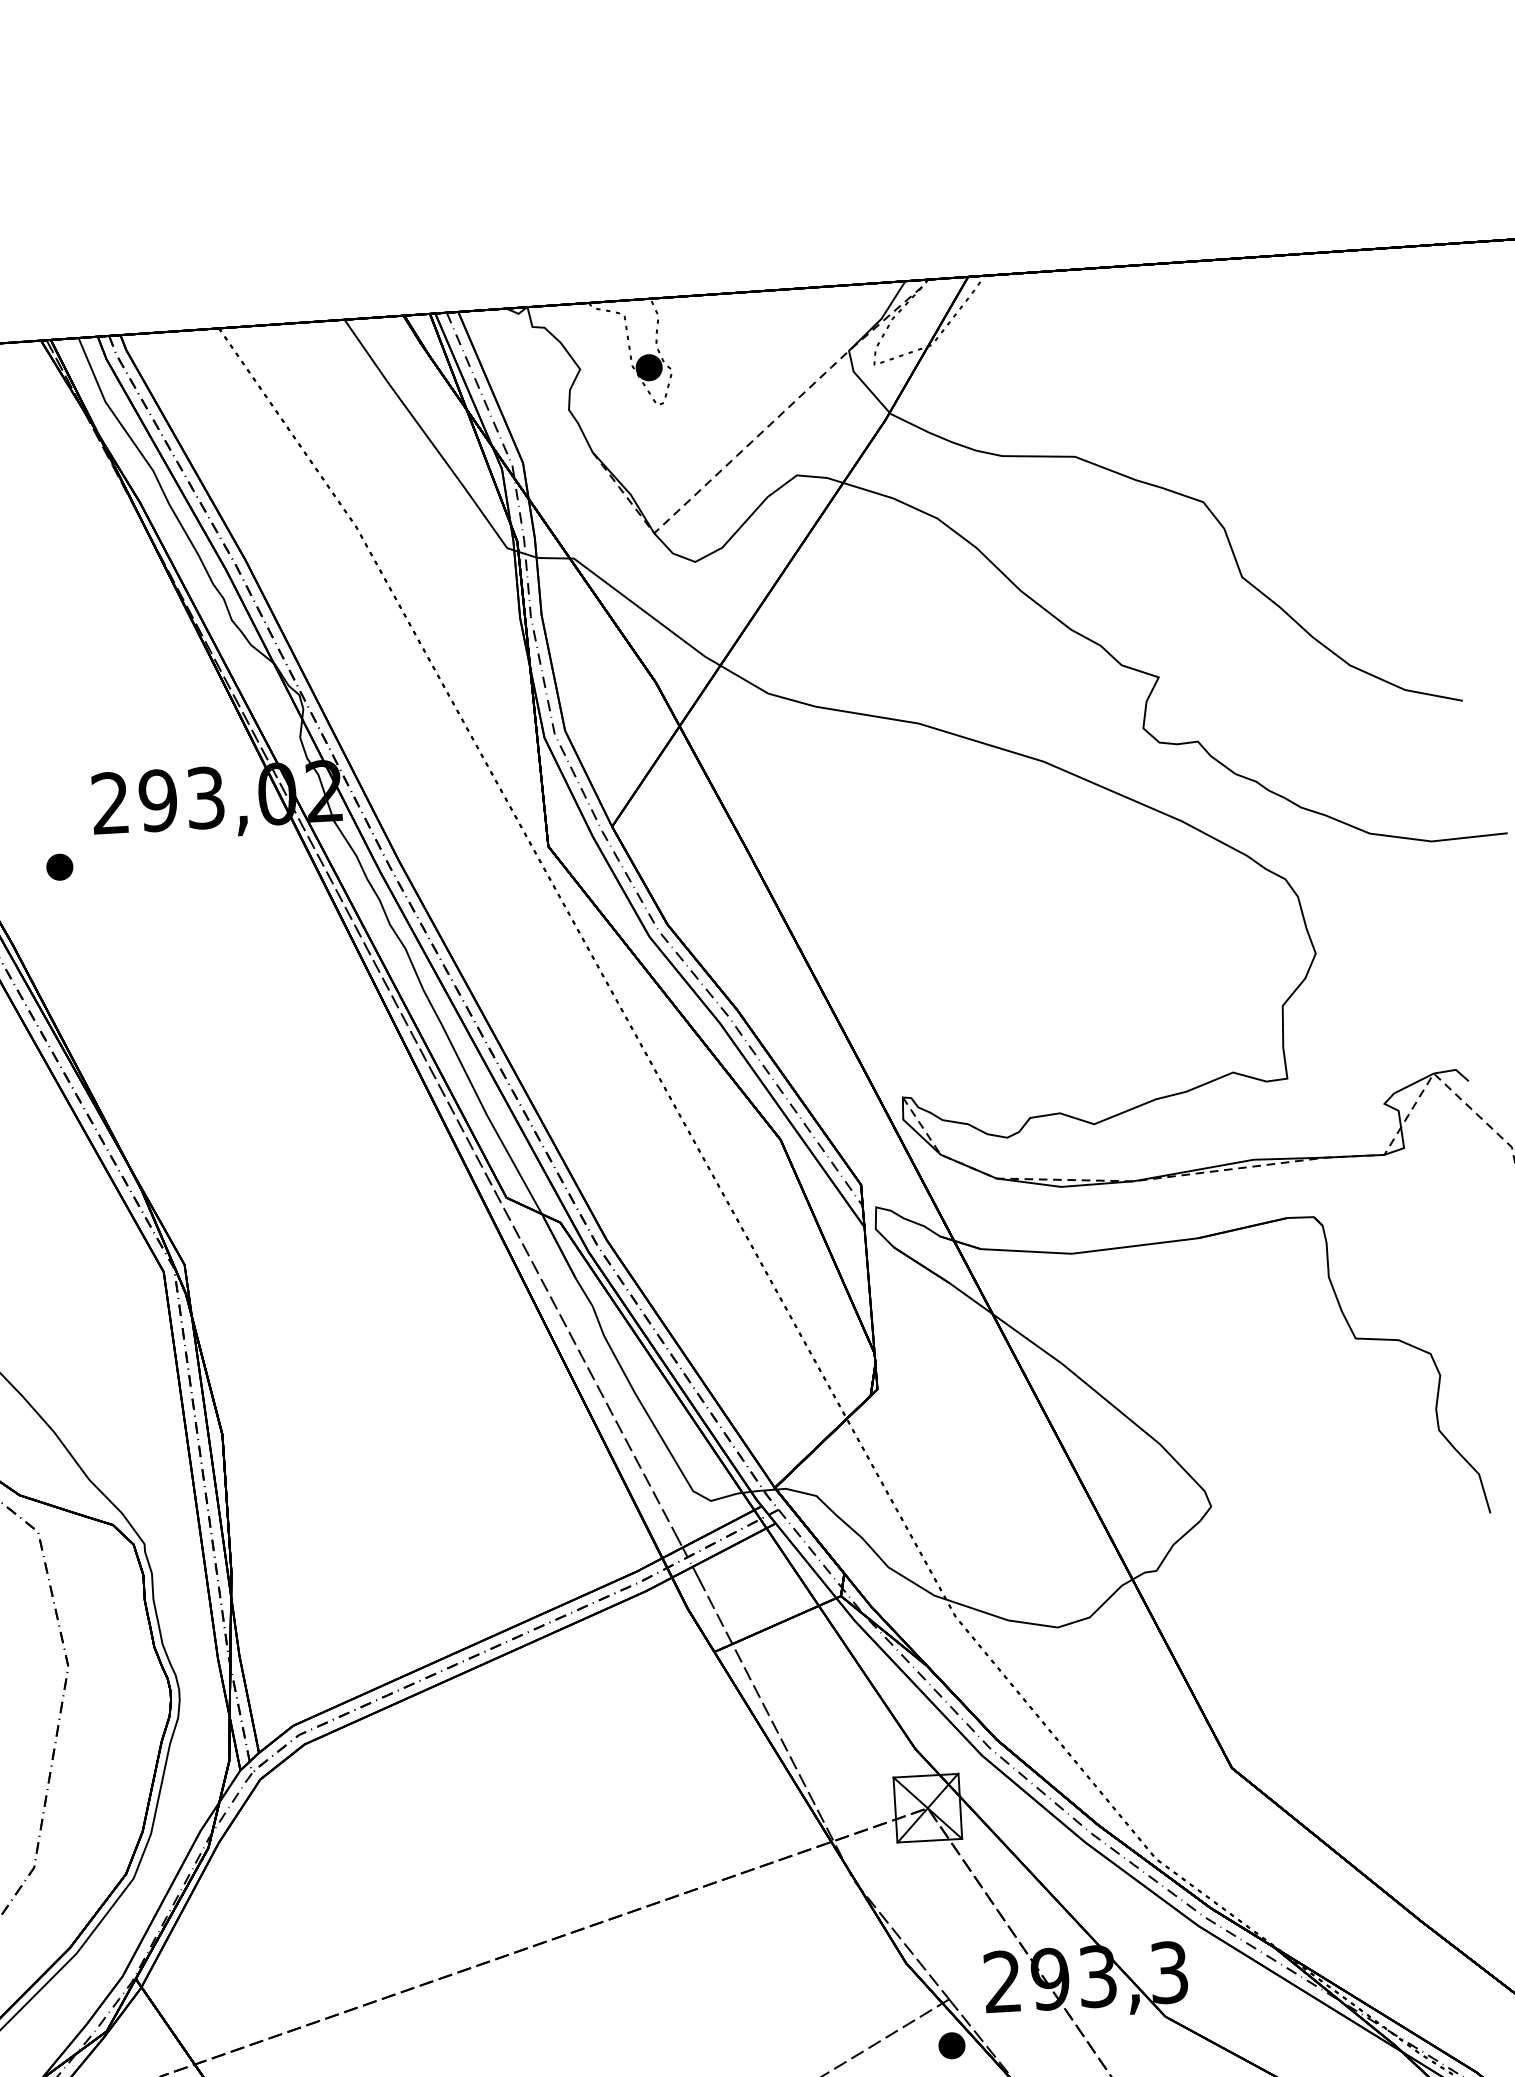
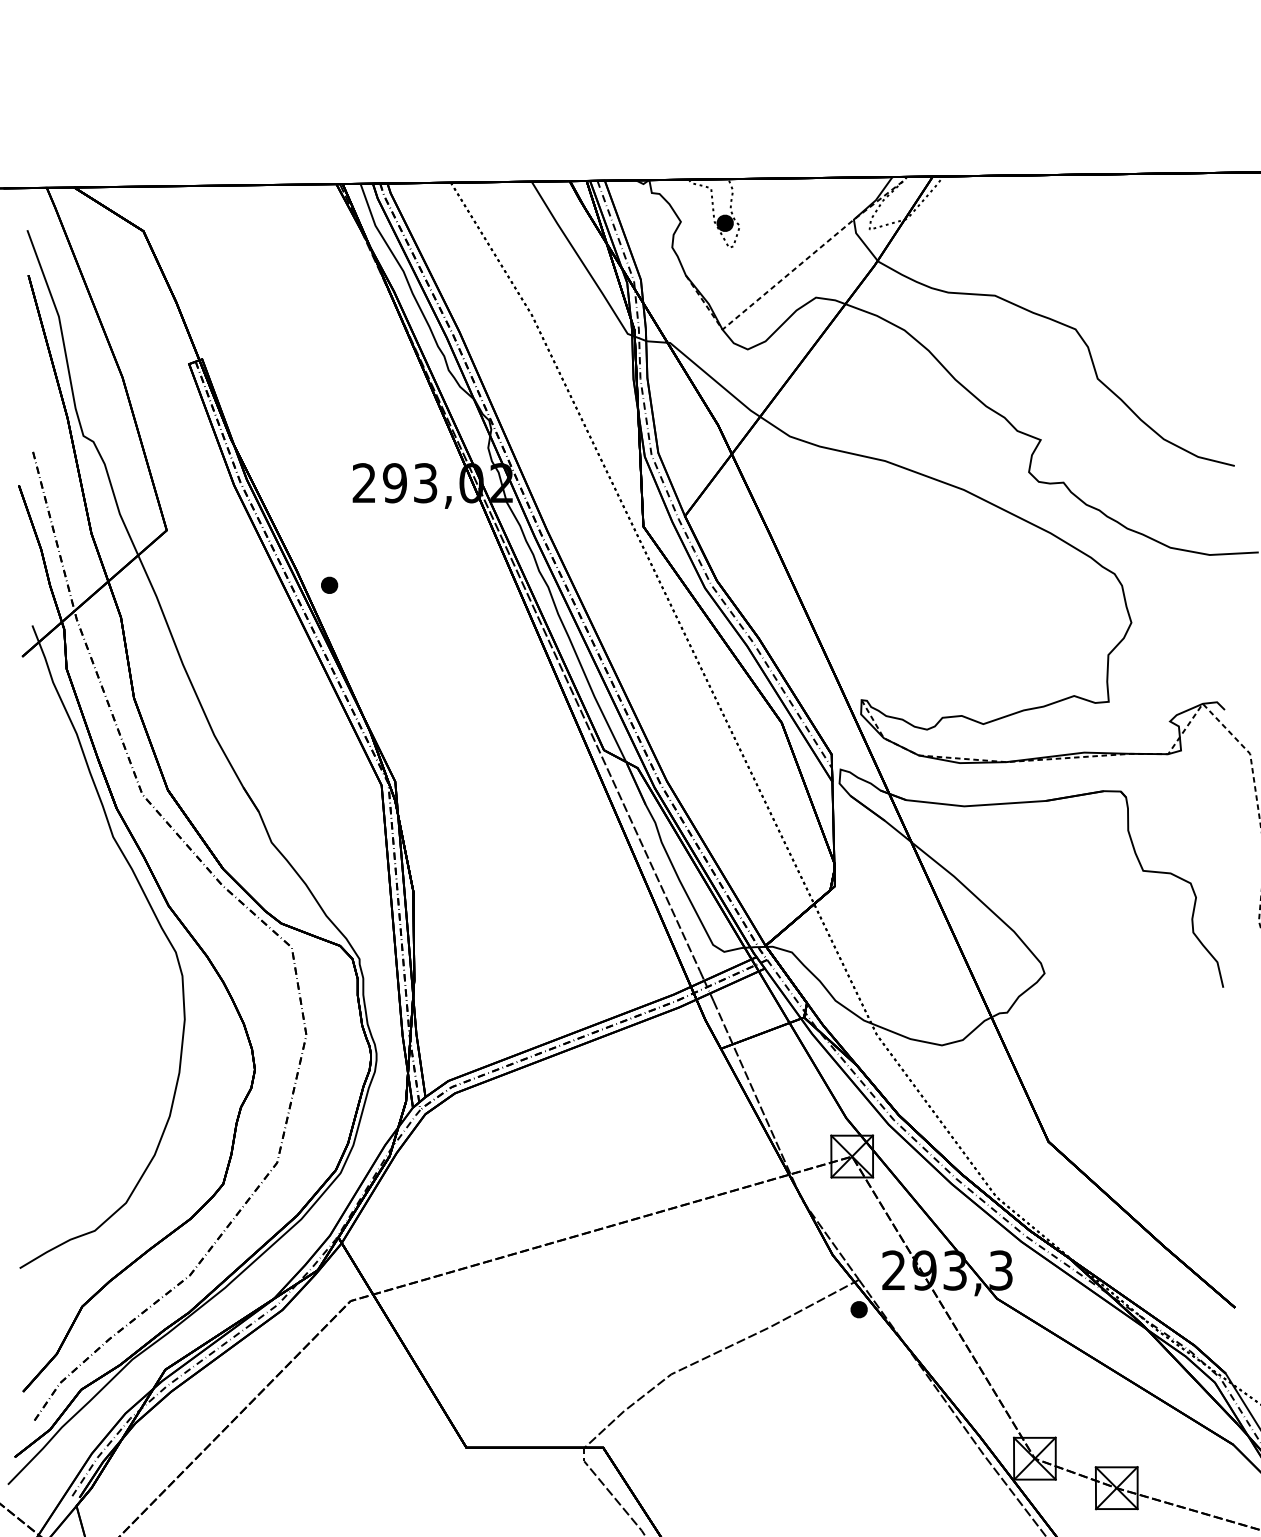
part: (59, 865) -> (329, 584), moved

